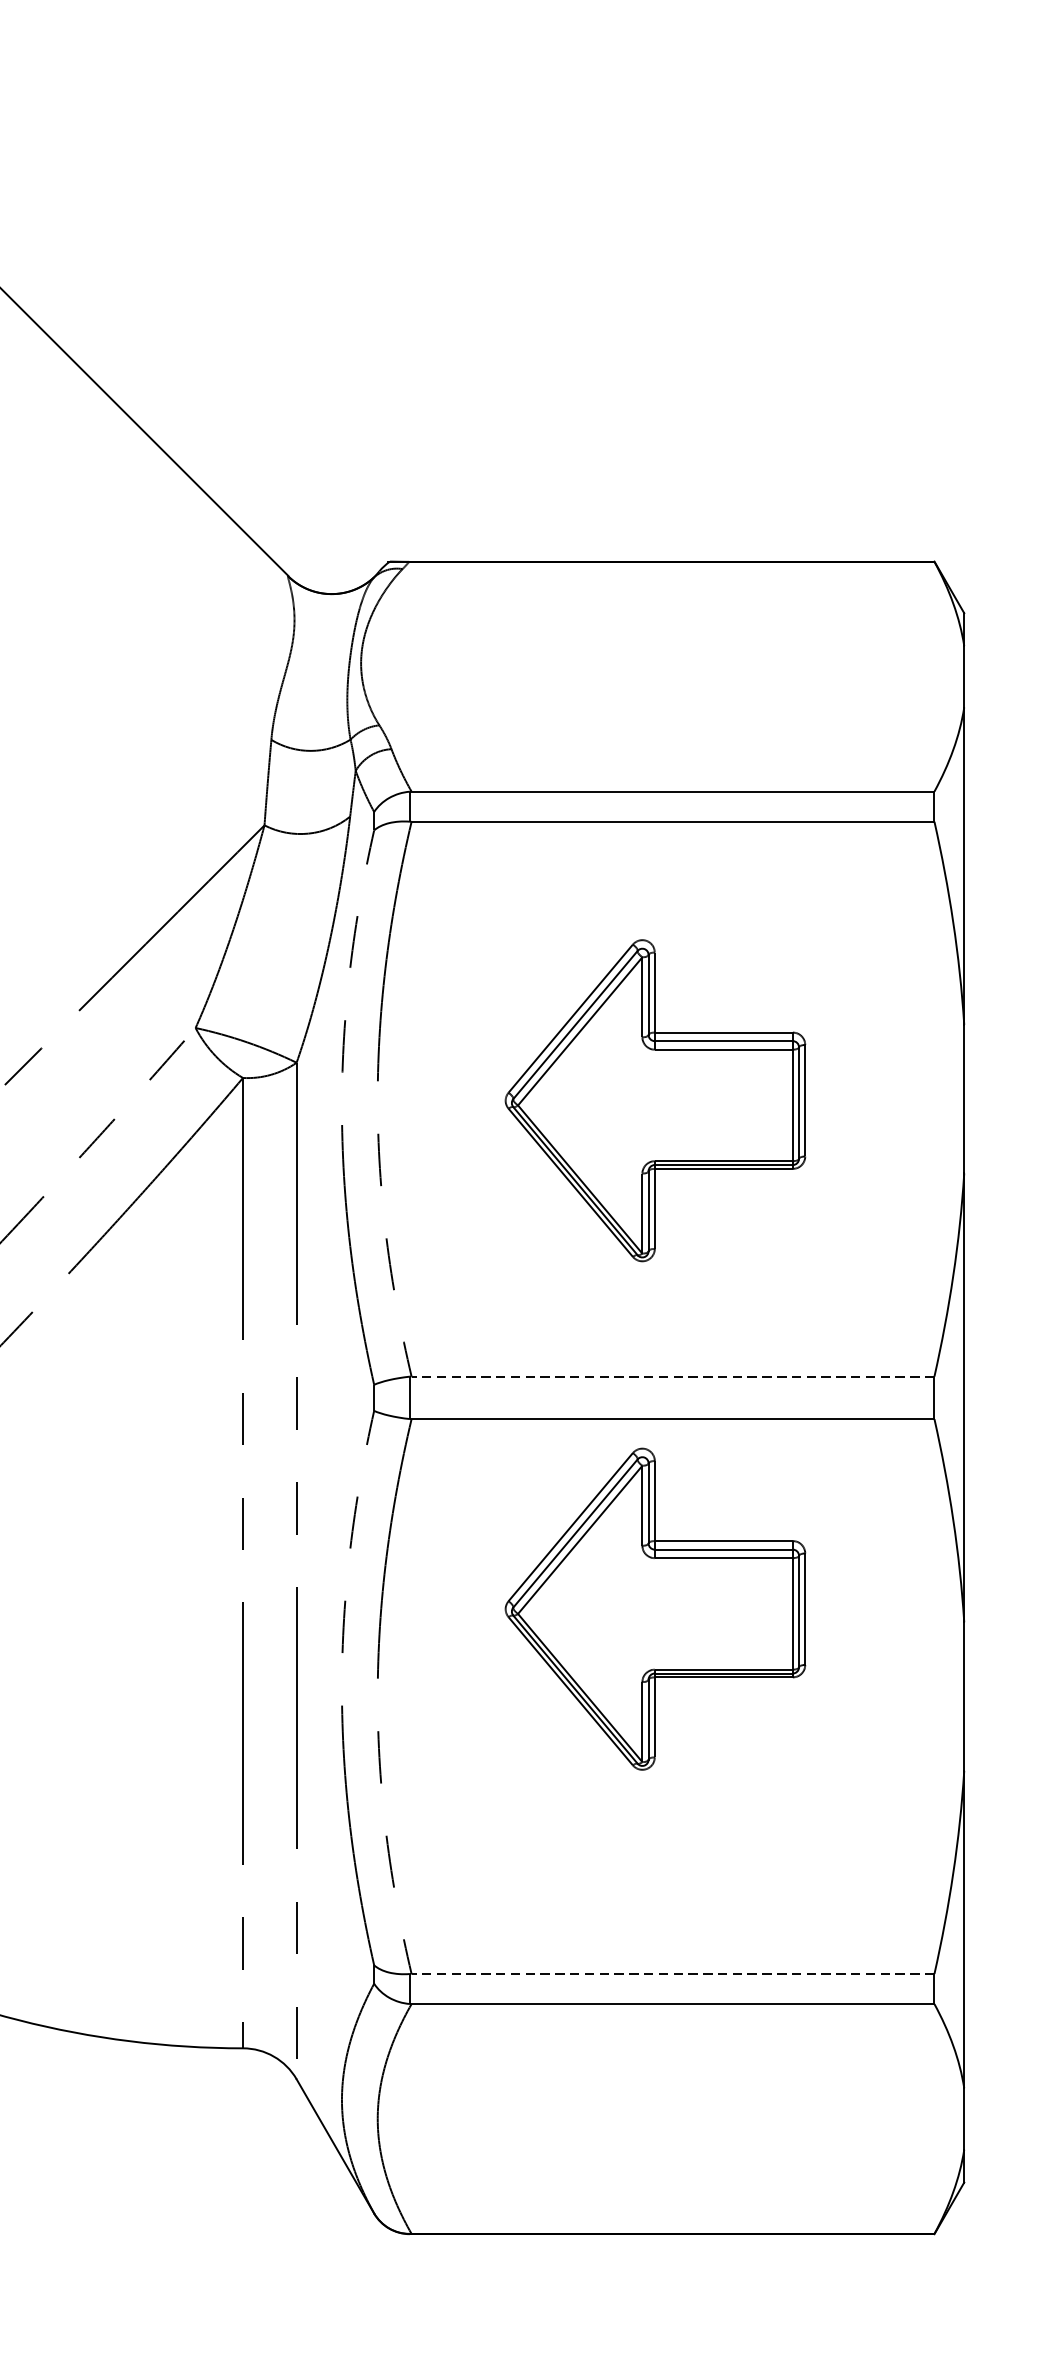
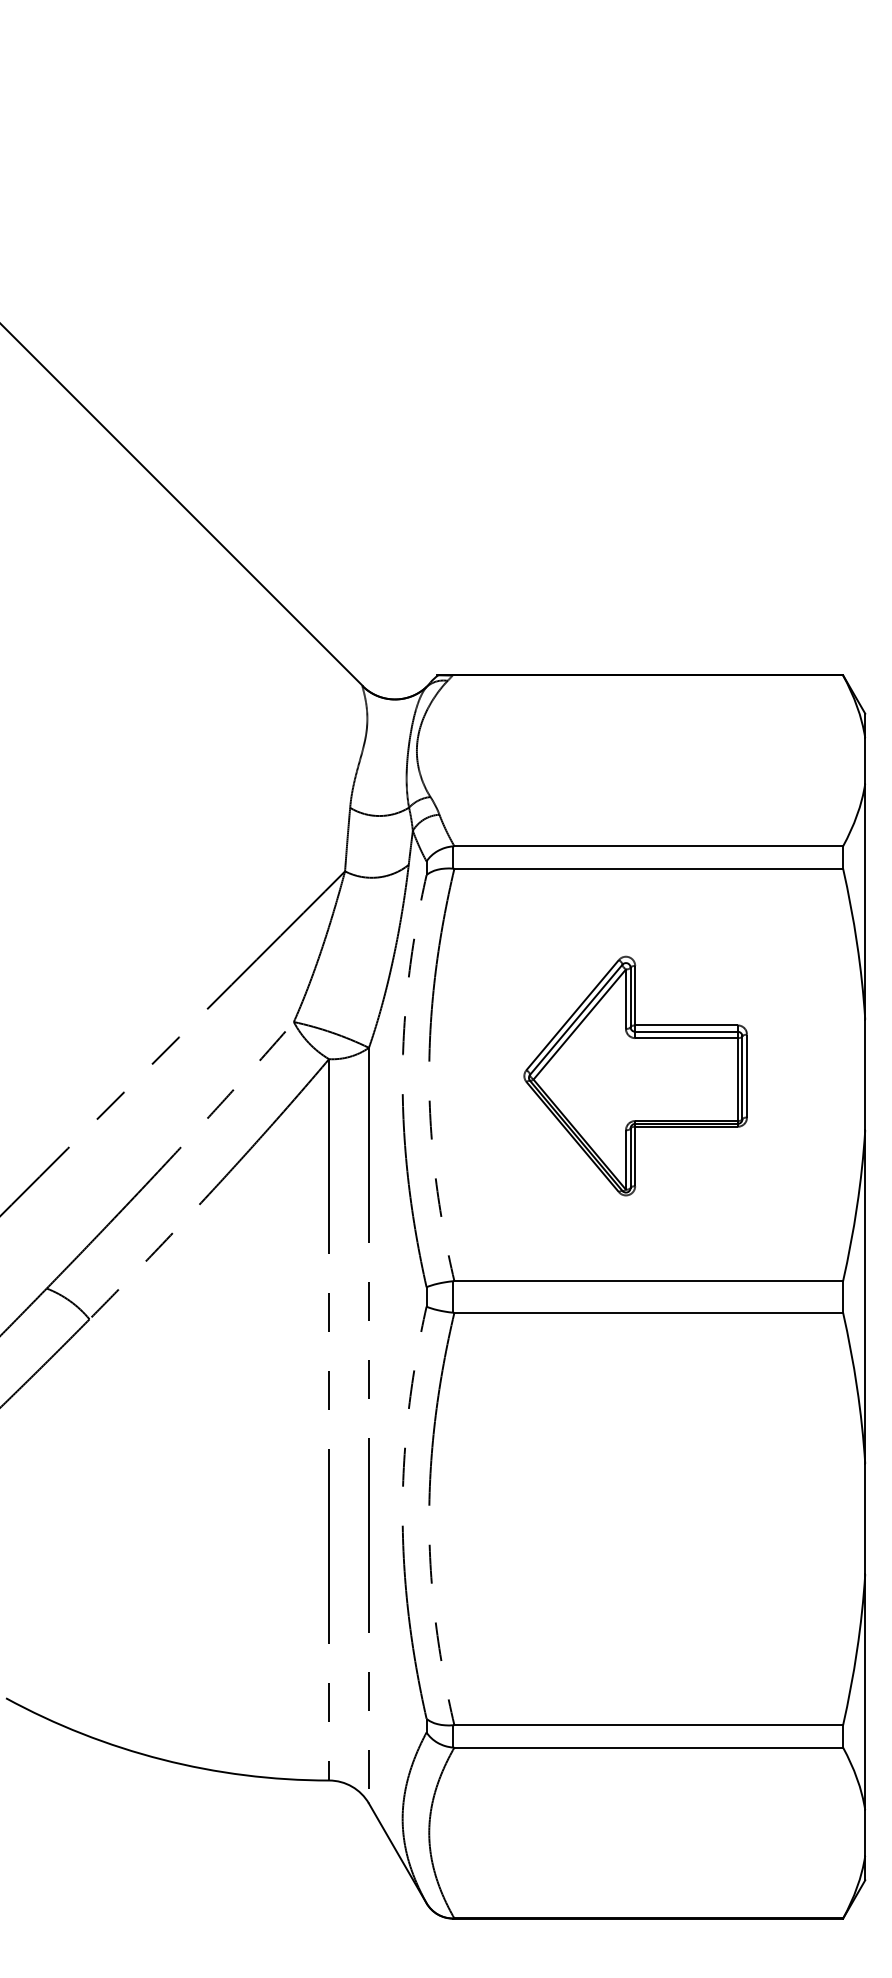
line: (672, 1377) -> (648, 1281), dashed -> solid
part: (655, 1608) -> (635, 1453), removed
line: (672, 1974) -> (648, 1725), dashed -> solid

